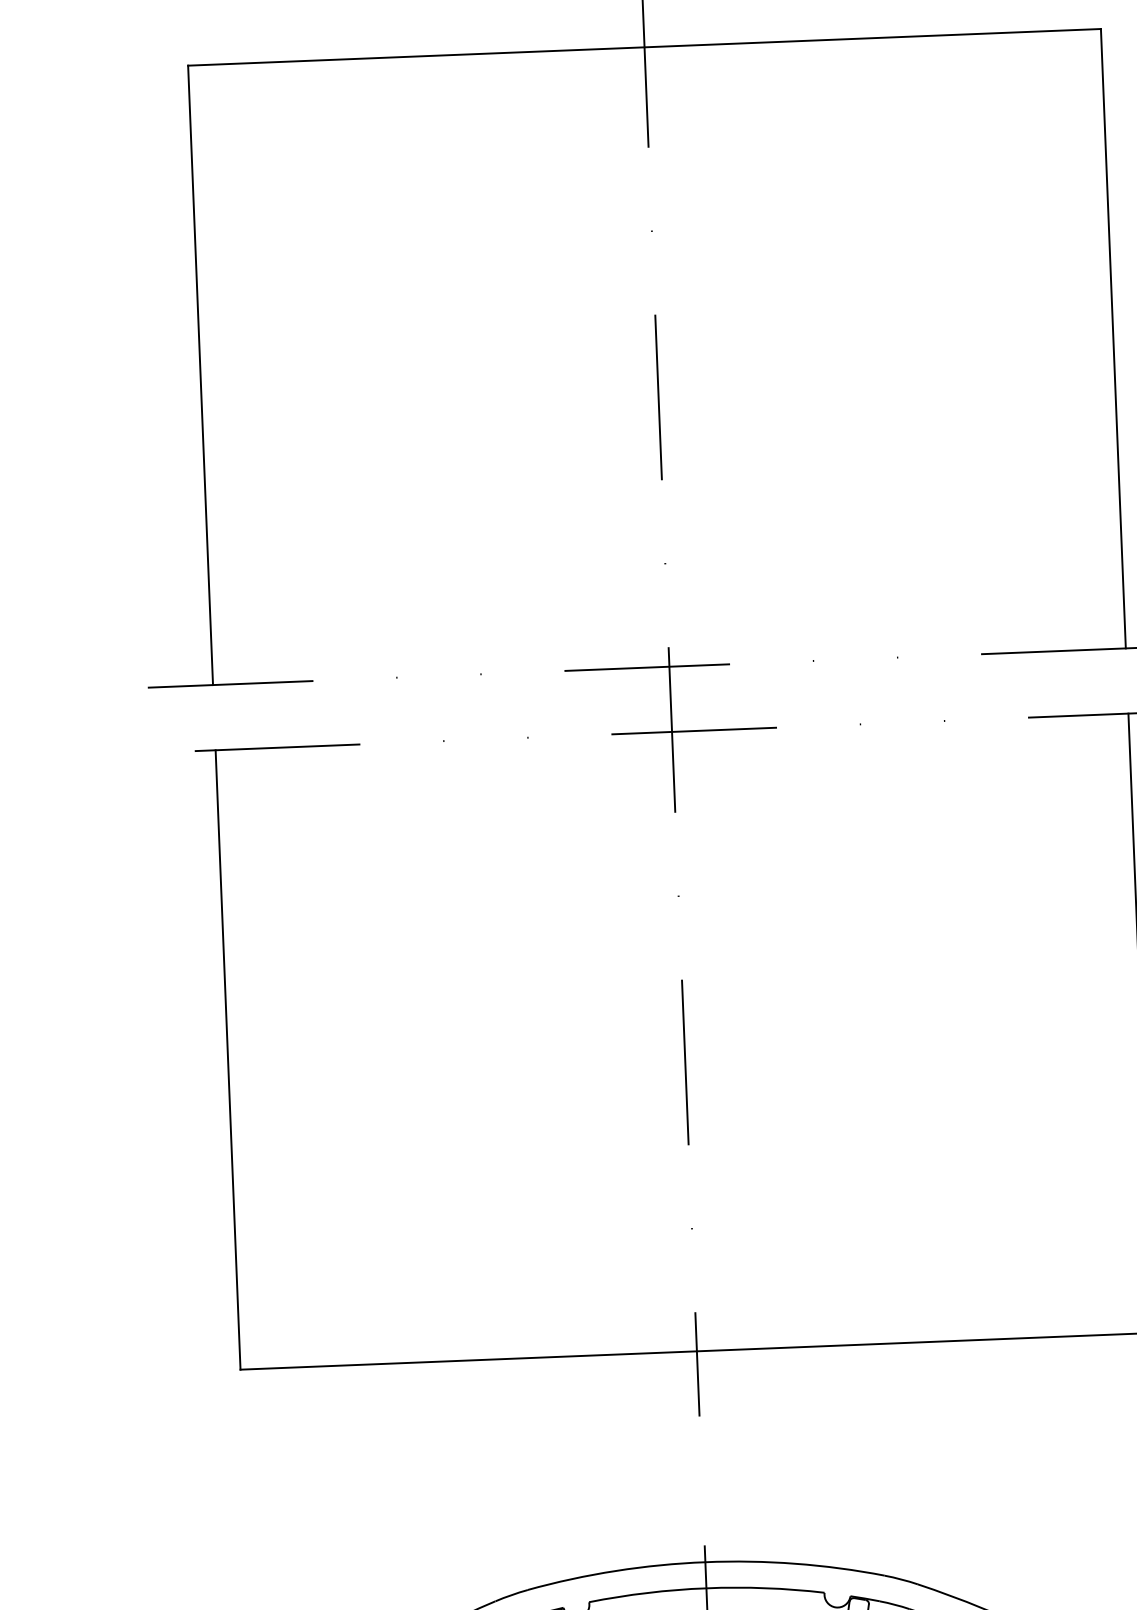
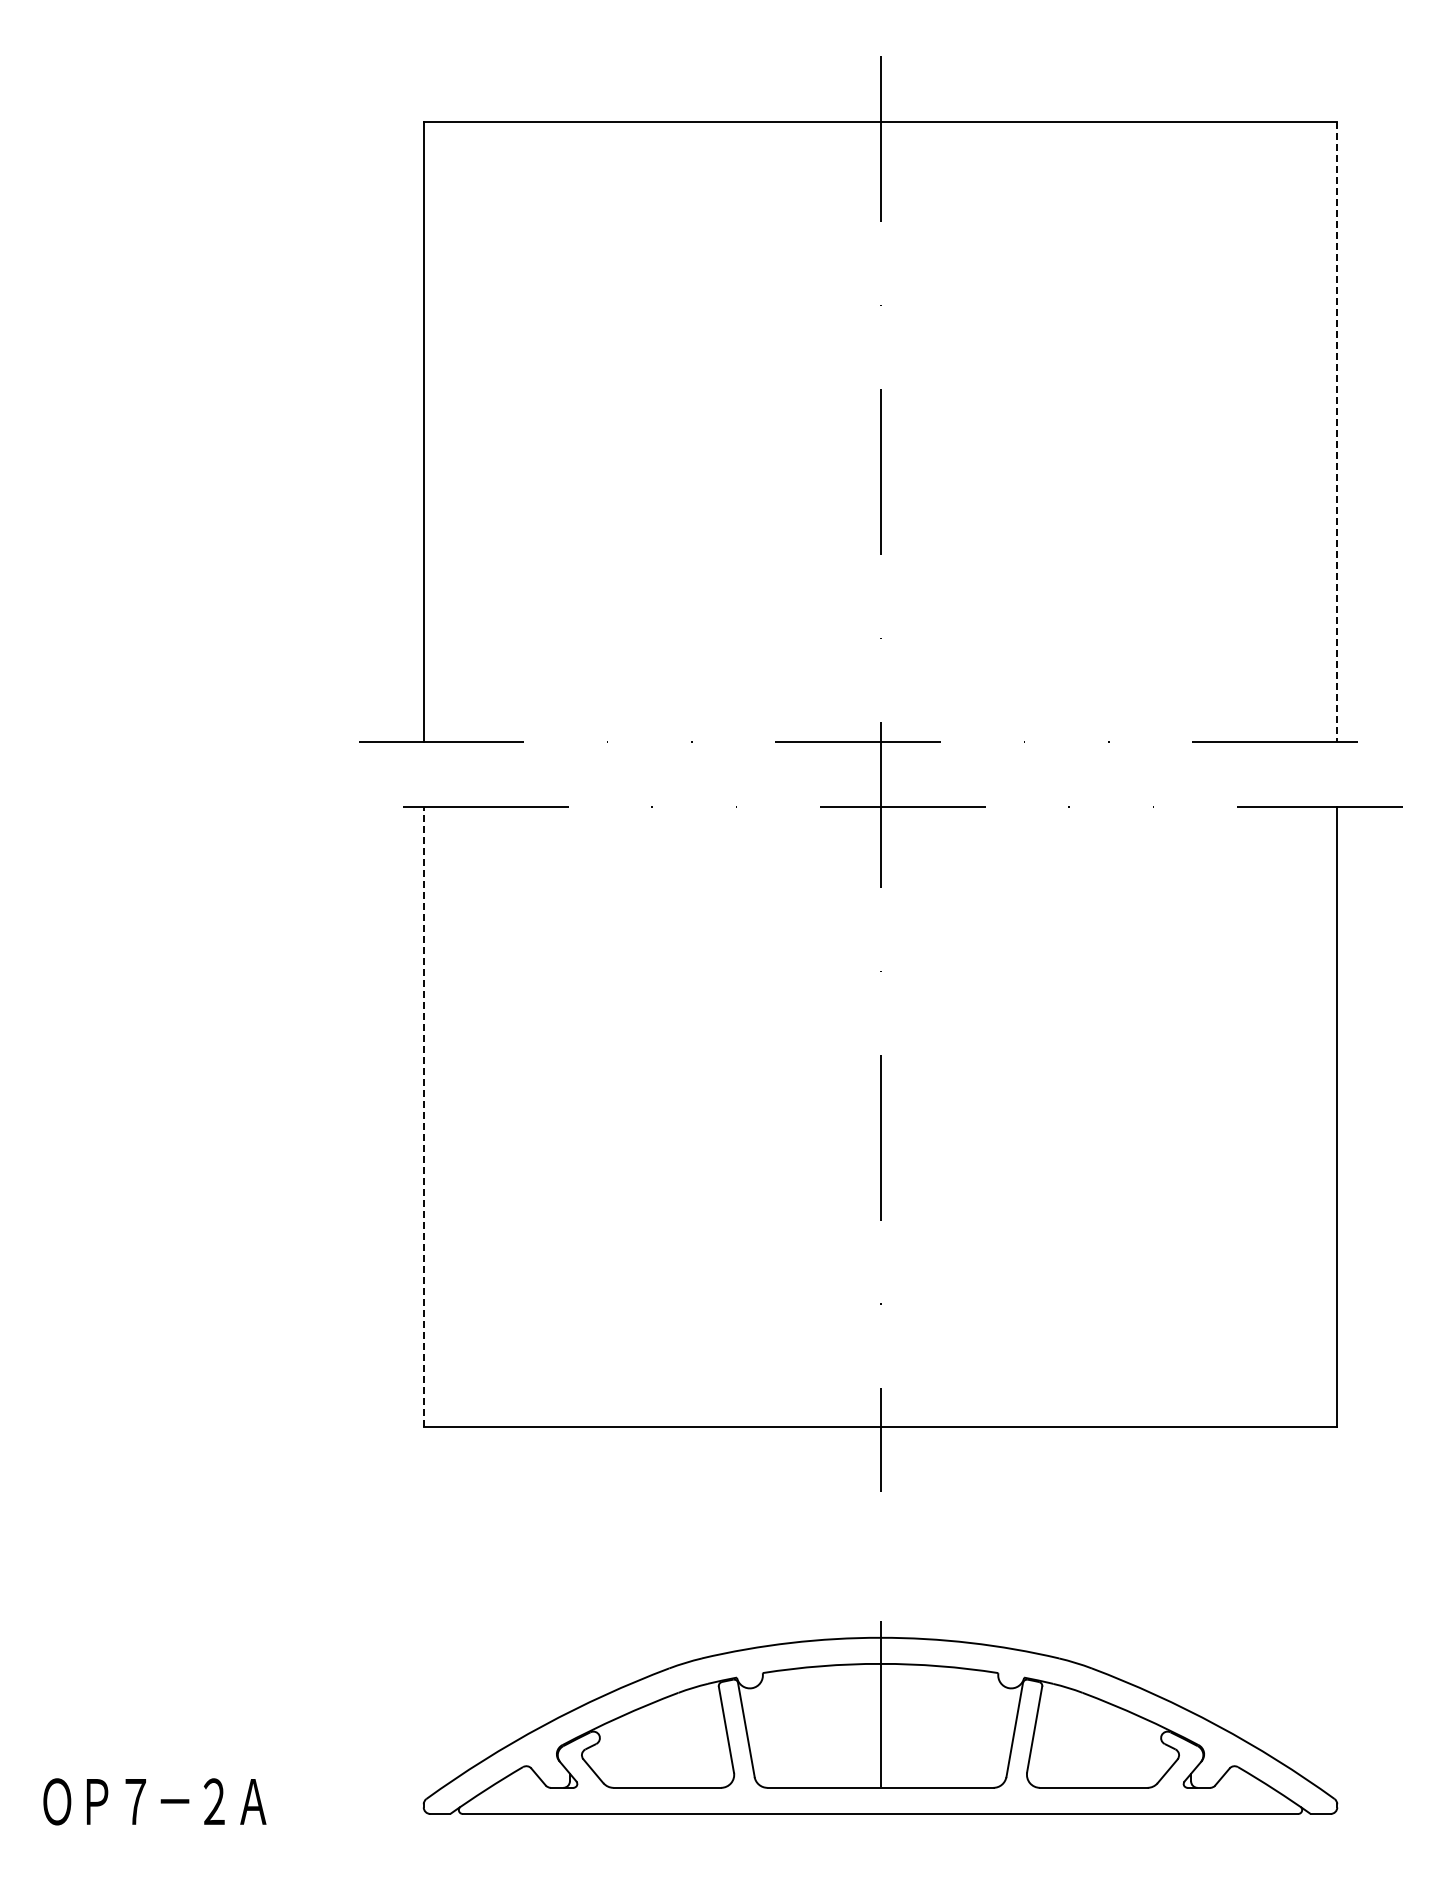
line: (1113, 338) -> (1337, 431), solid -> dashed
line: (227, 1059) -> (423, 1116), solid -> dashed

